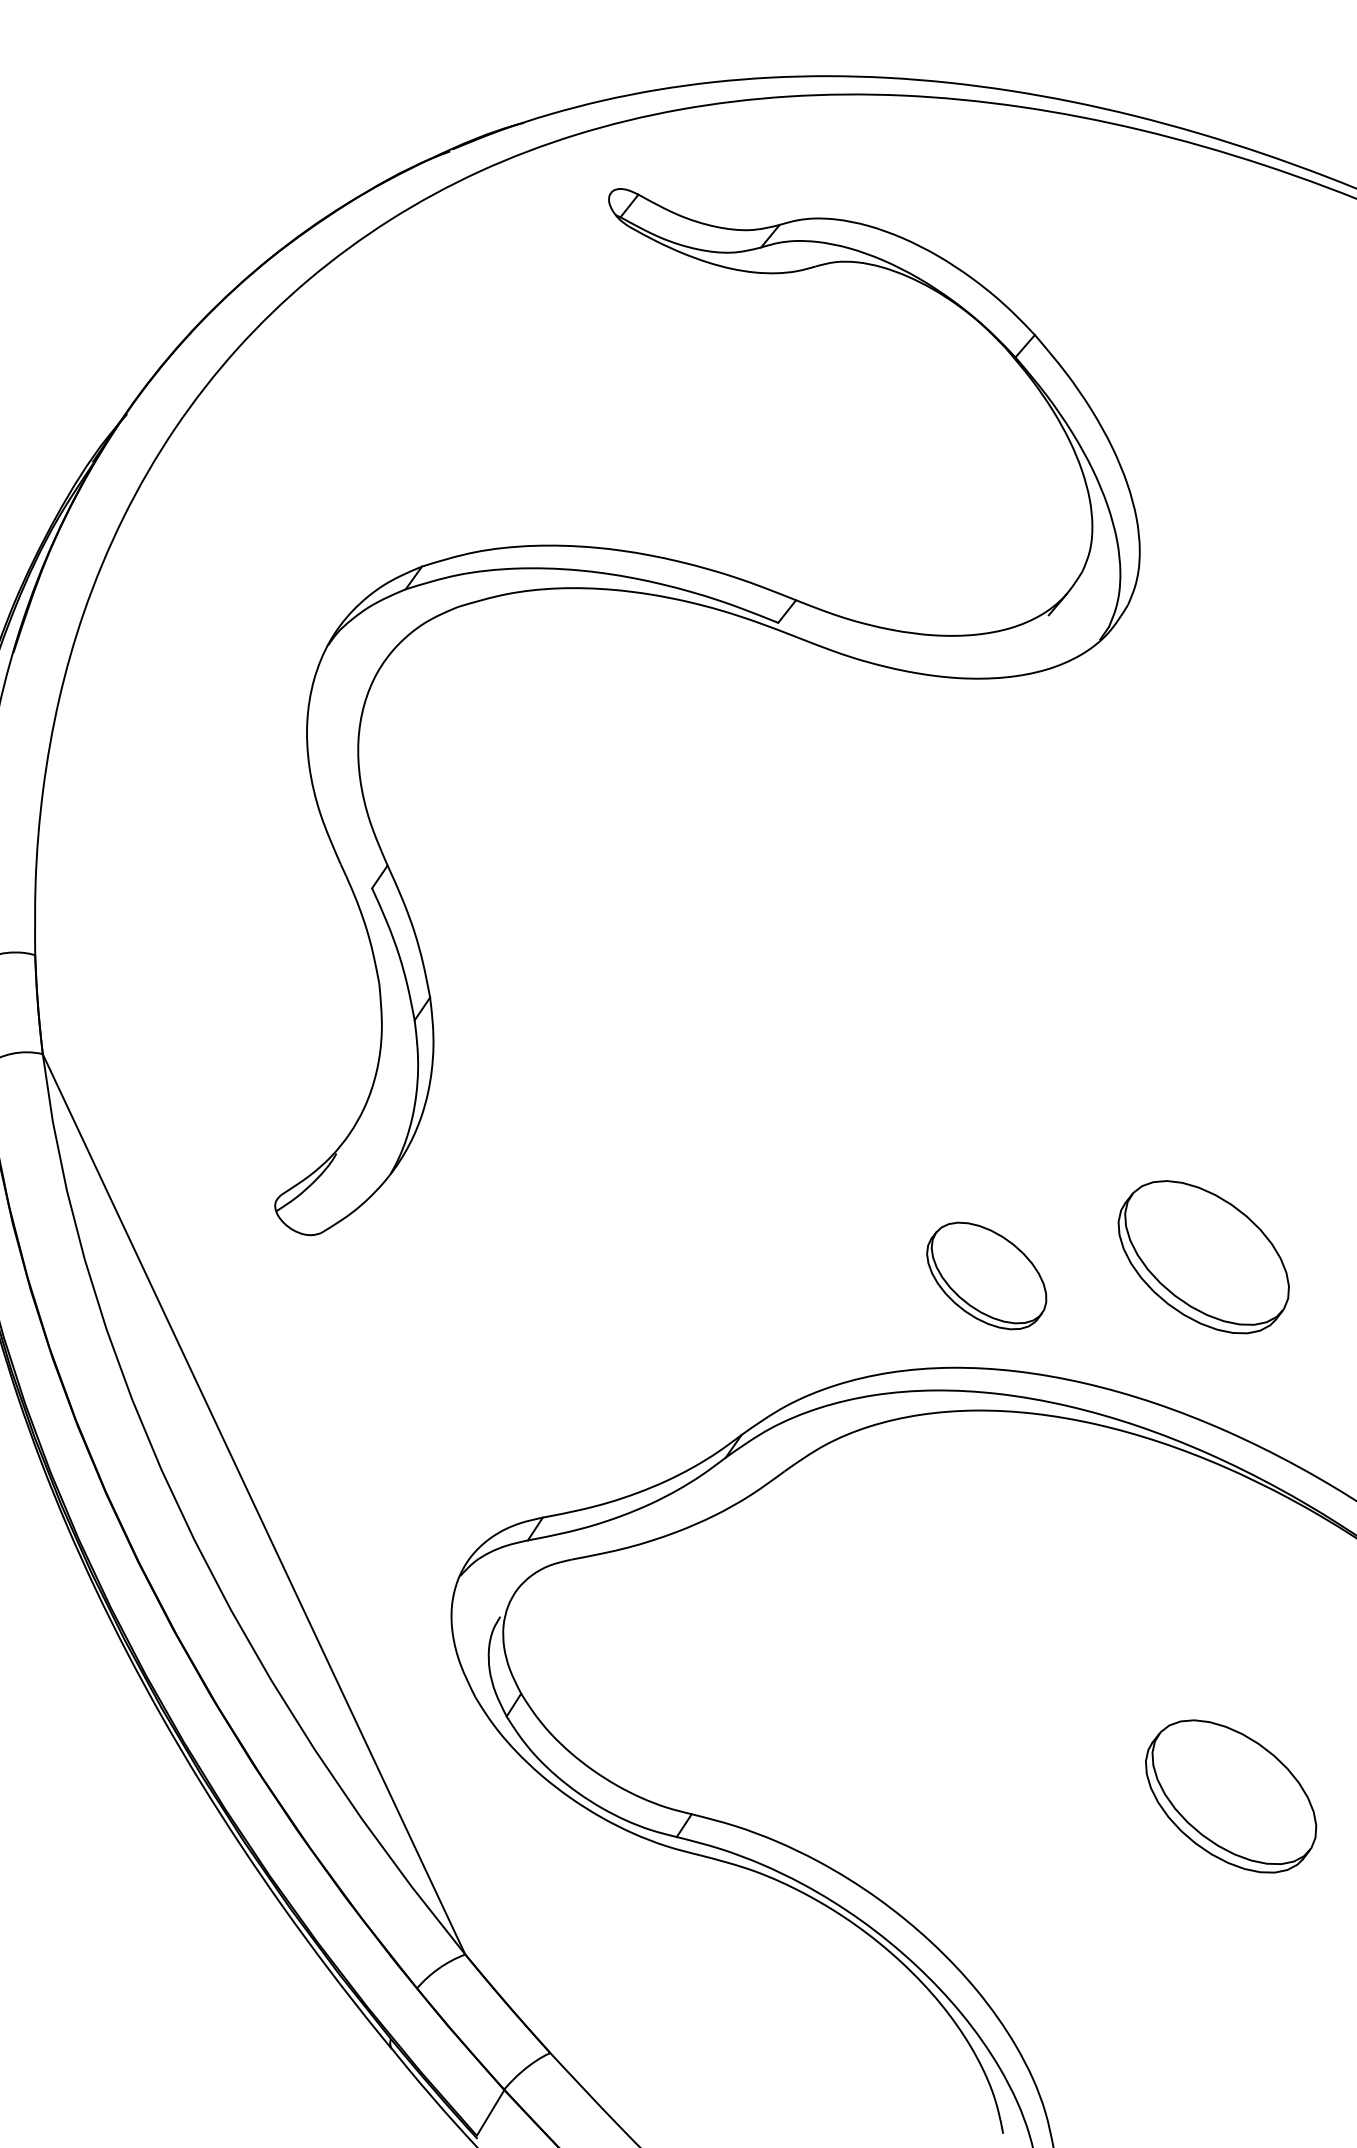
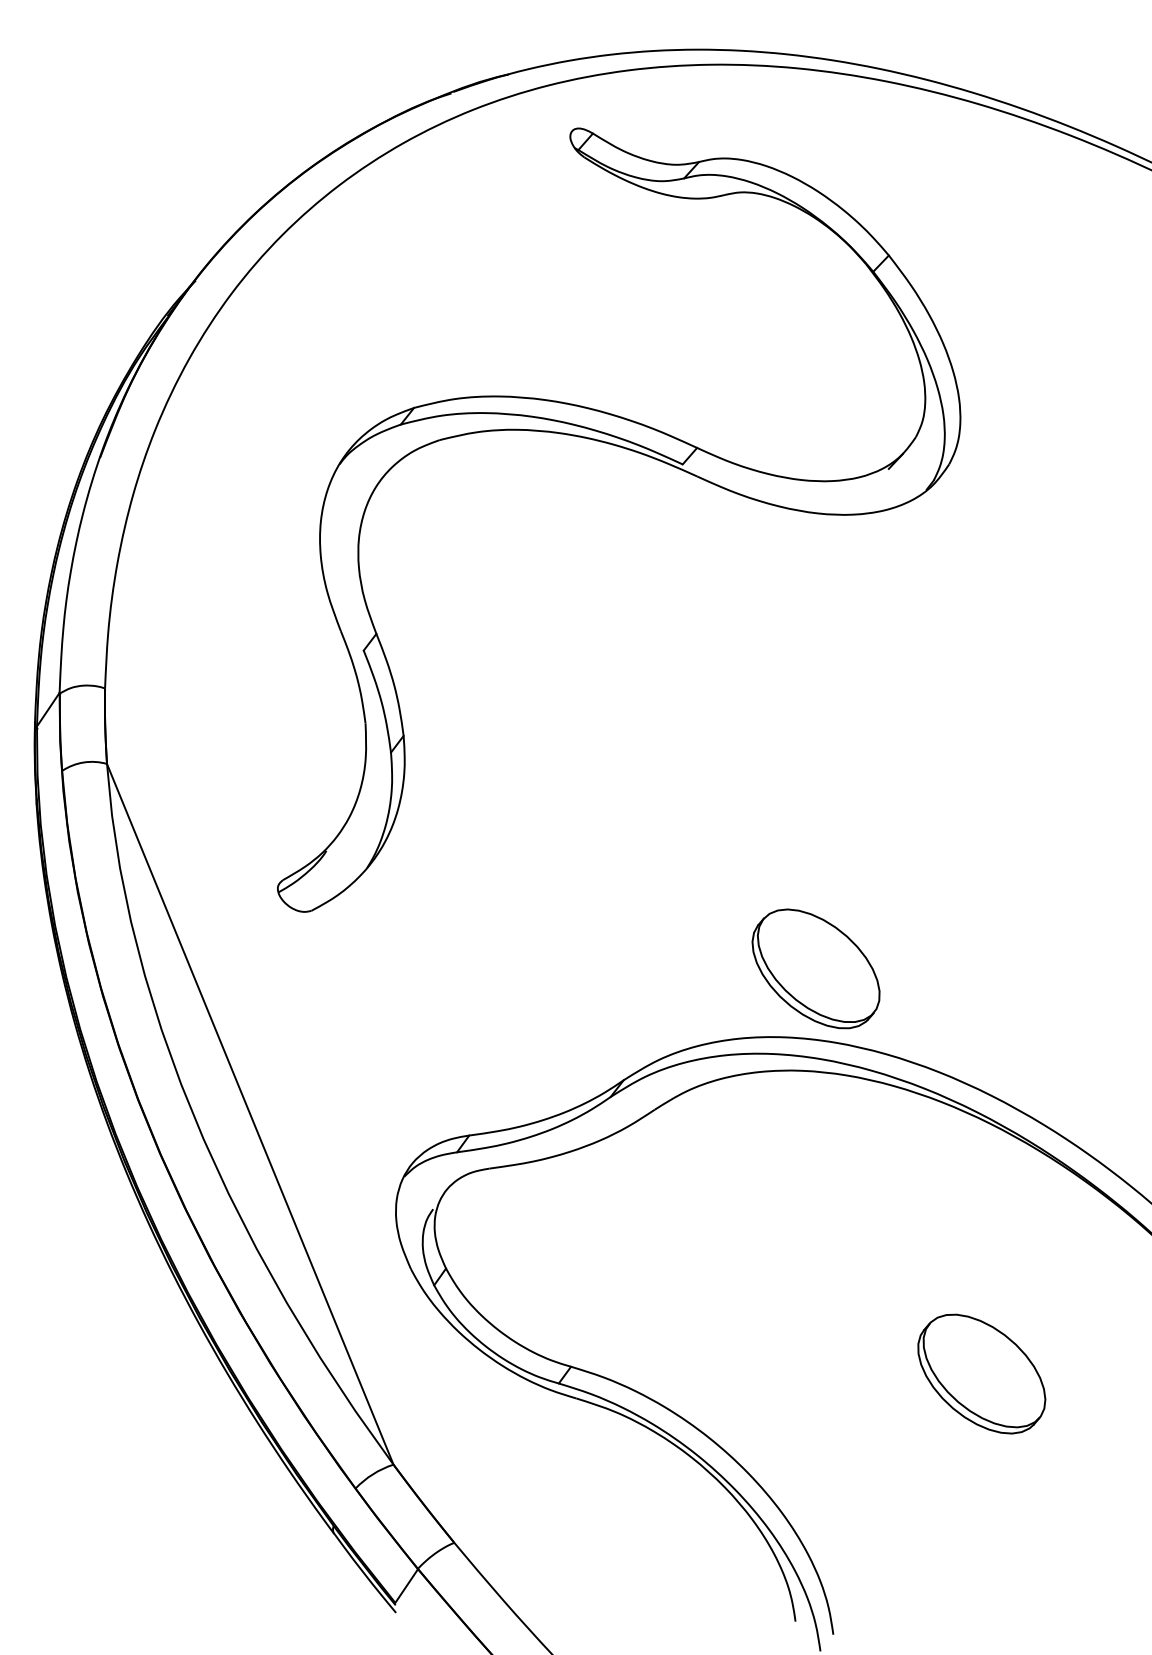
part: (1203, 1256) -> (981, 962), removed
part: (985, 1275) -> (815, 968), size x1.43

